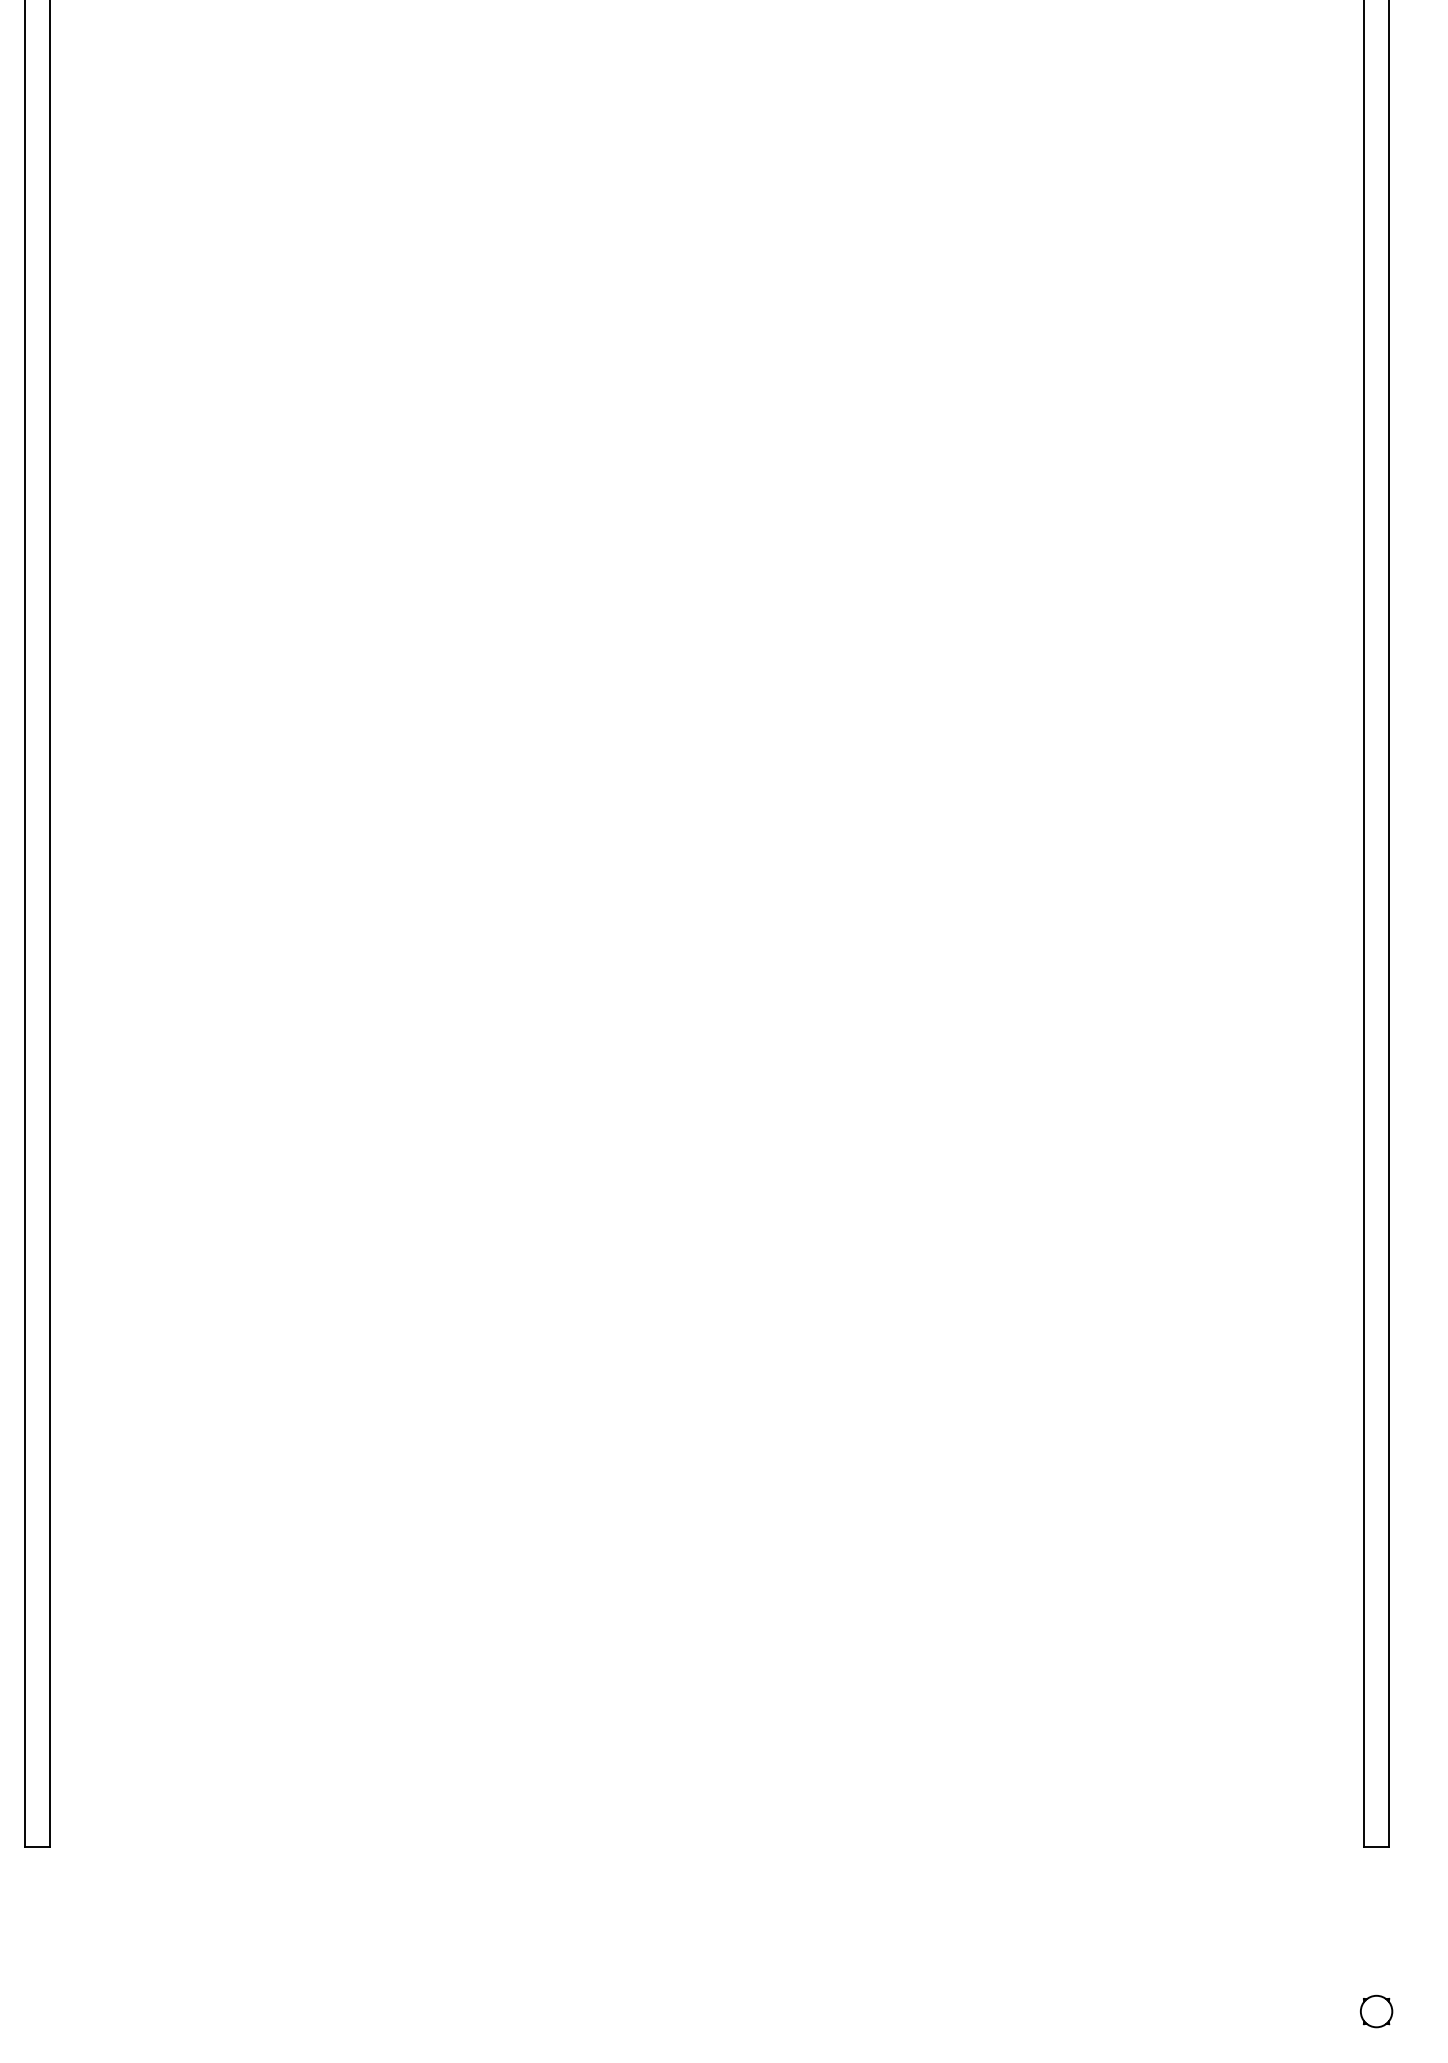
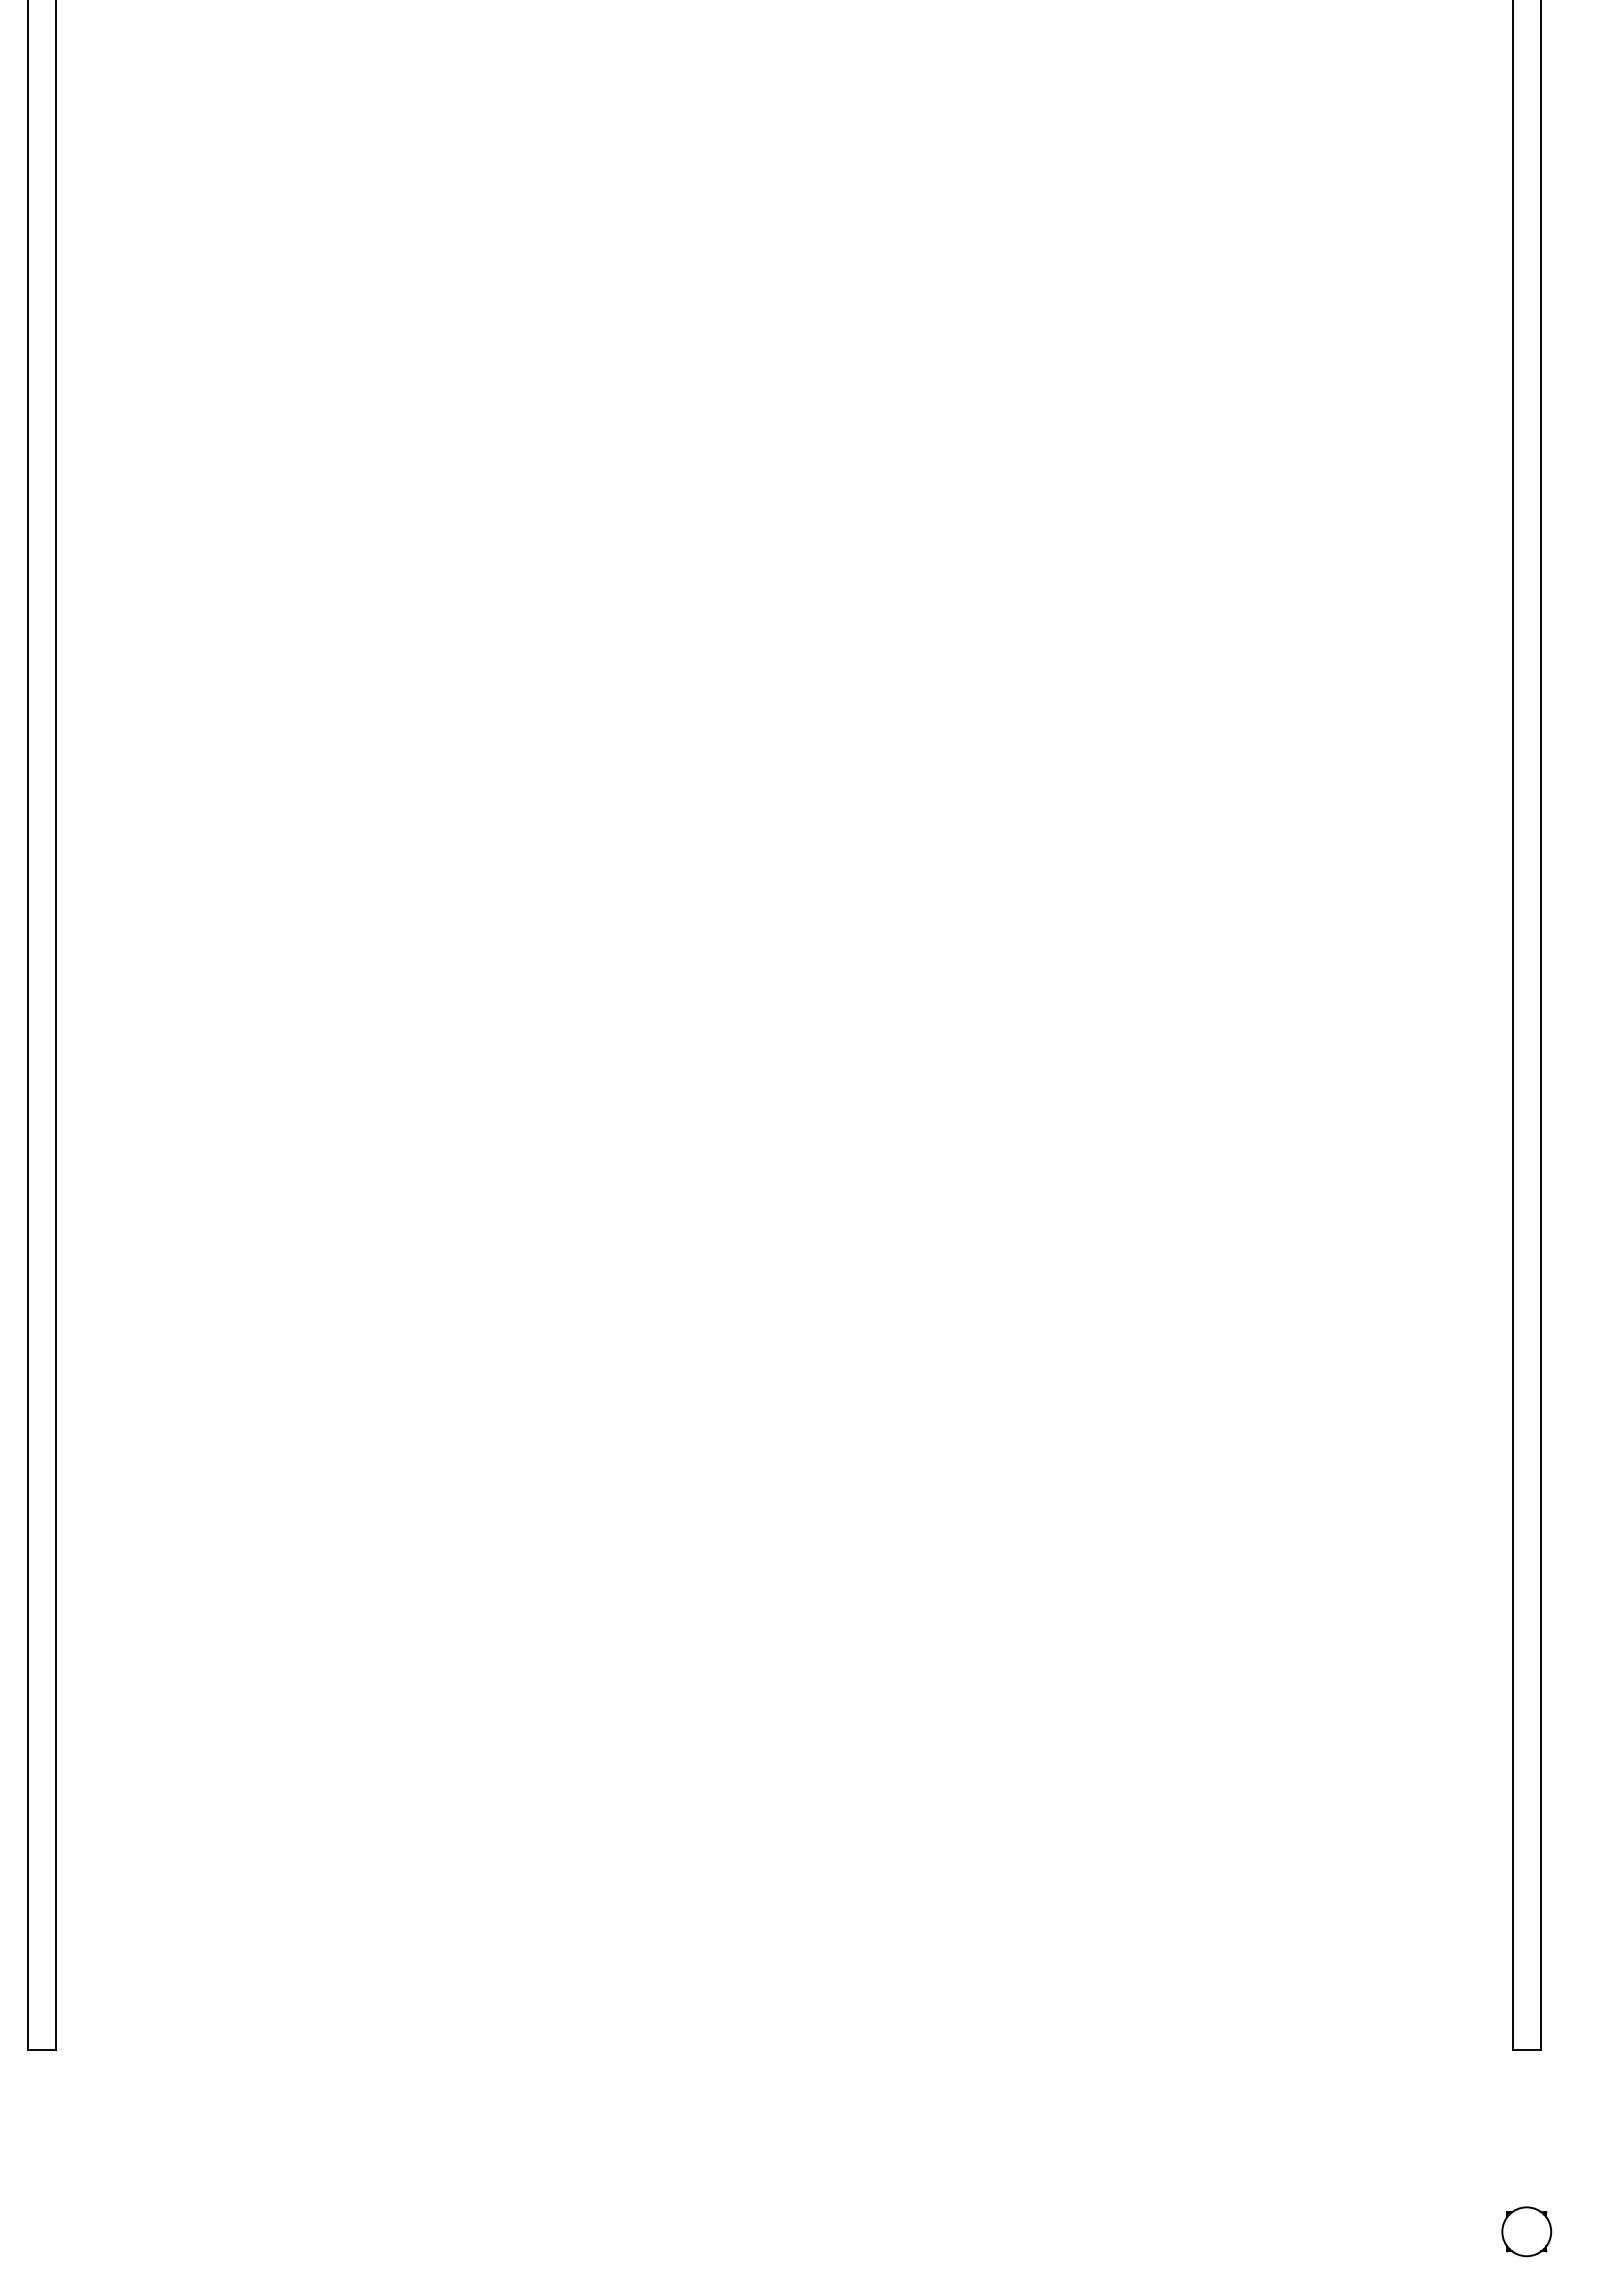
part: (1376, 2011) -> (1526, 2231), size x1.4

